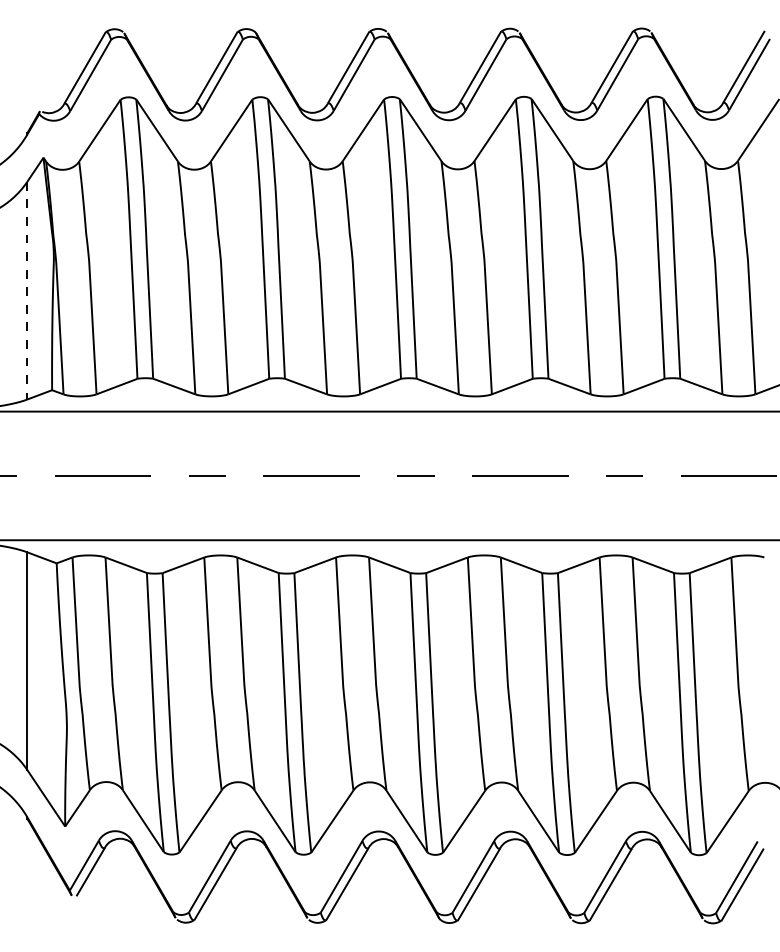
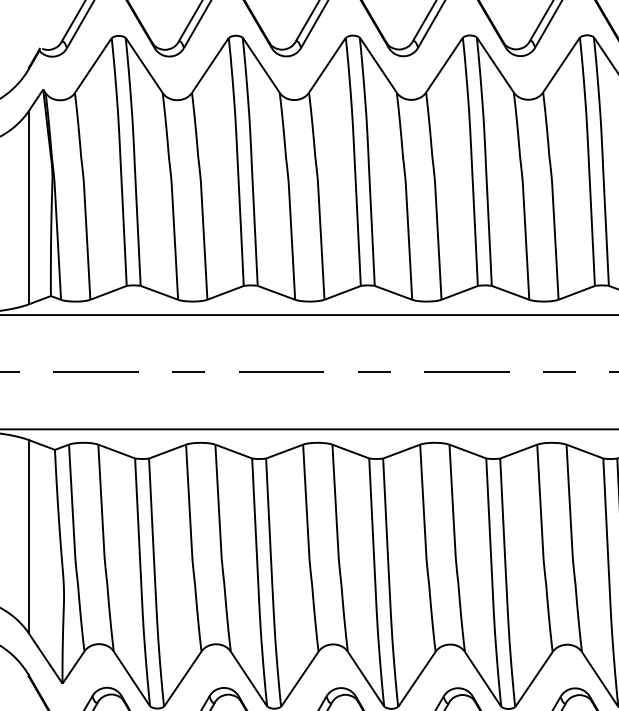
line: (27, 290) -> (29, 207), dashed -> solid

